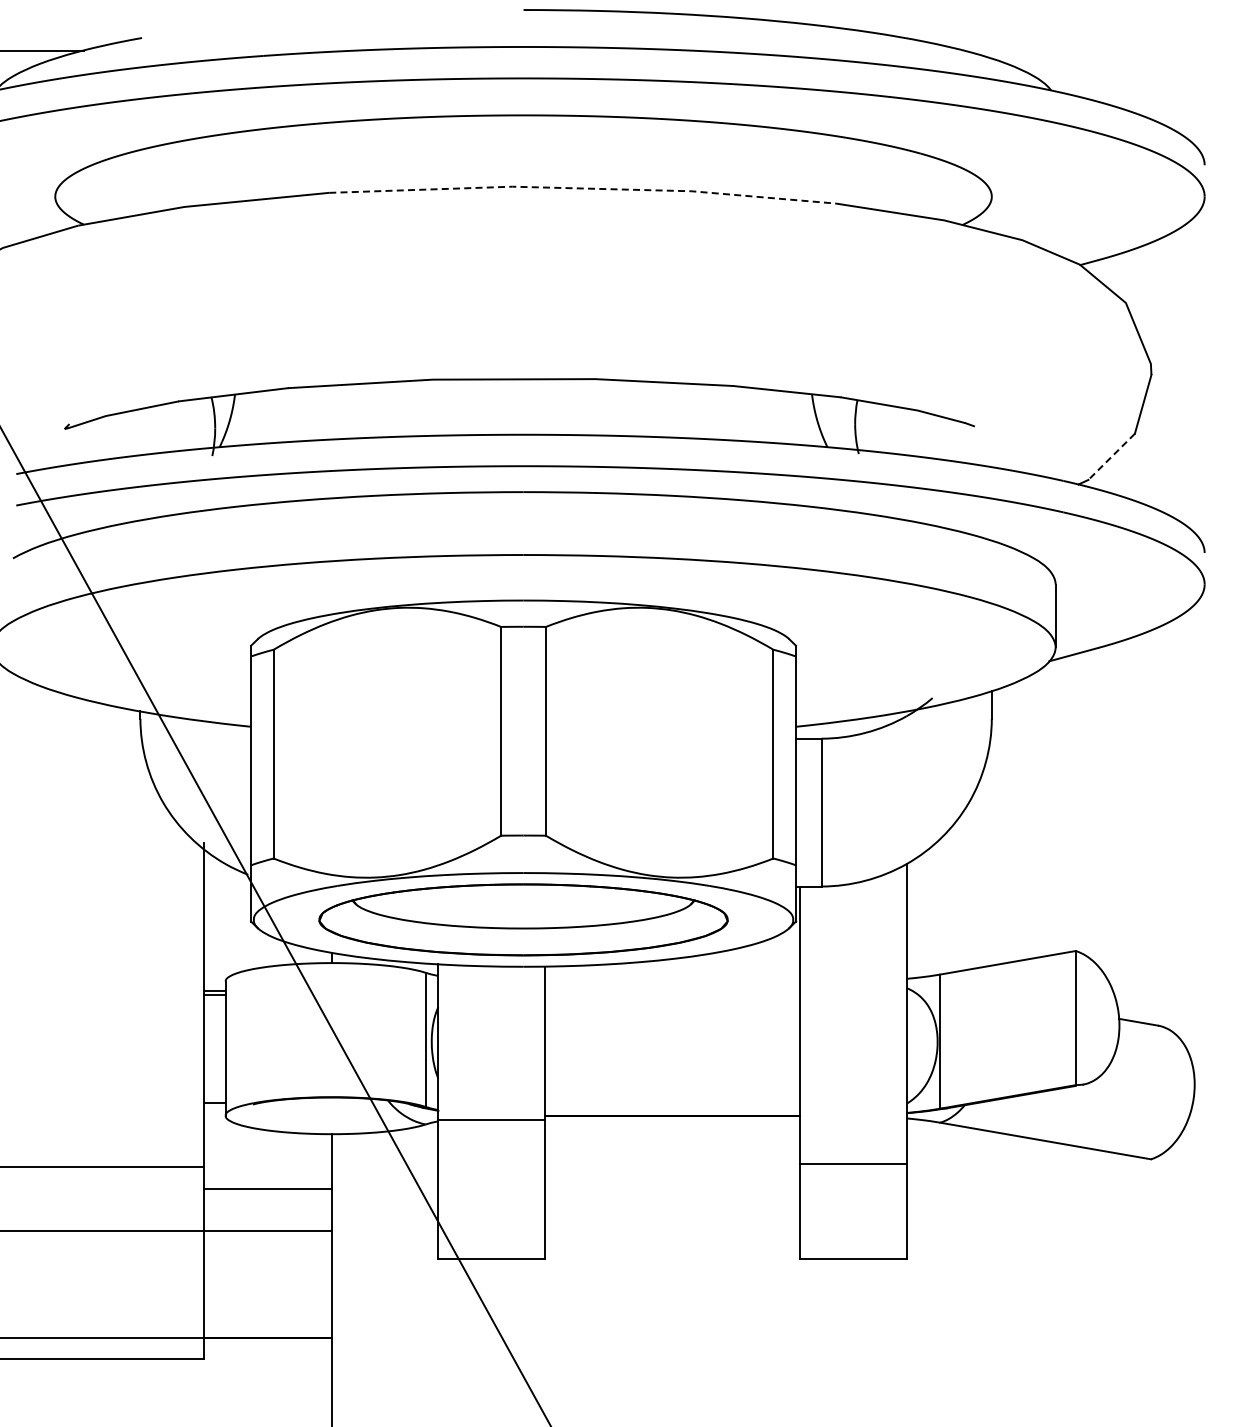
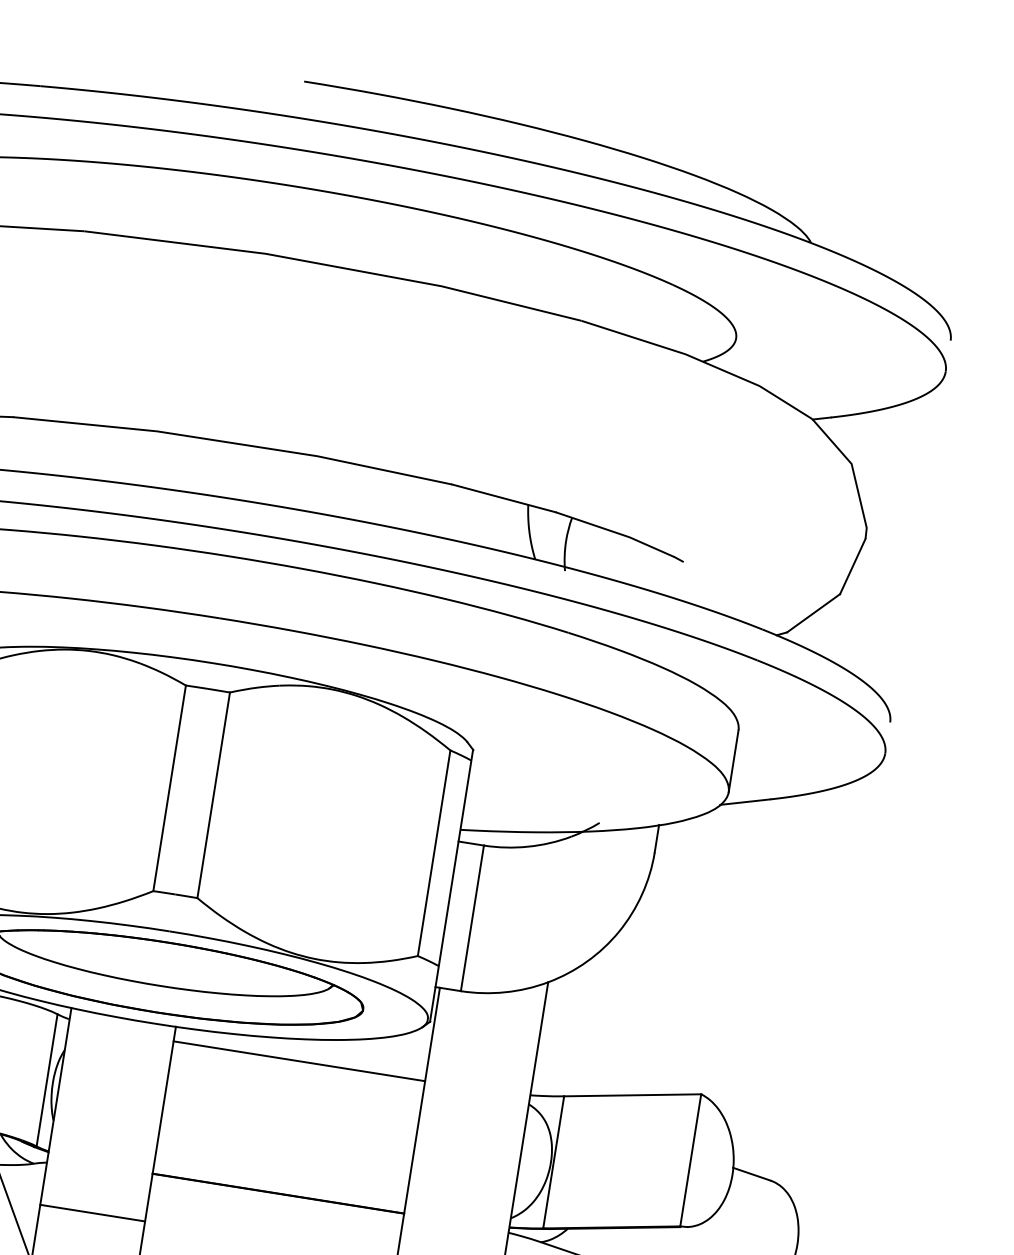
line: (583, 188) -> (335, 266), dashed -> solid
line: (1111, 456) -> (813, 612), dashed -> solid
line: (672, 981) -> (299, 1061), added
line: (491, 1120) -> (92, 1213), moved

